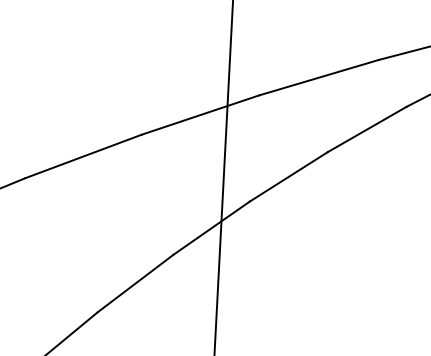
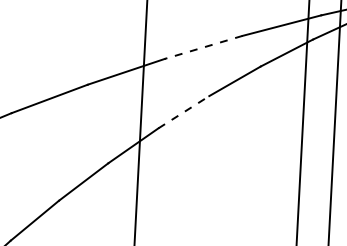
line: (318, 77) -> (203, 47), solid -> dashed
line: (289, 175) -> (184, 111), solid -> dashed

